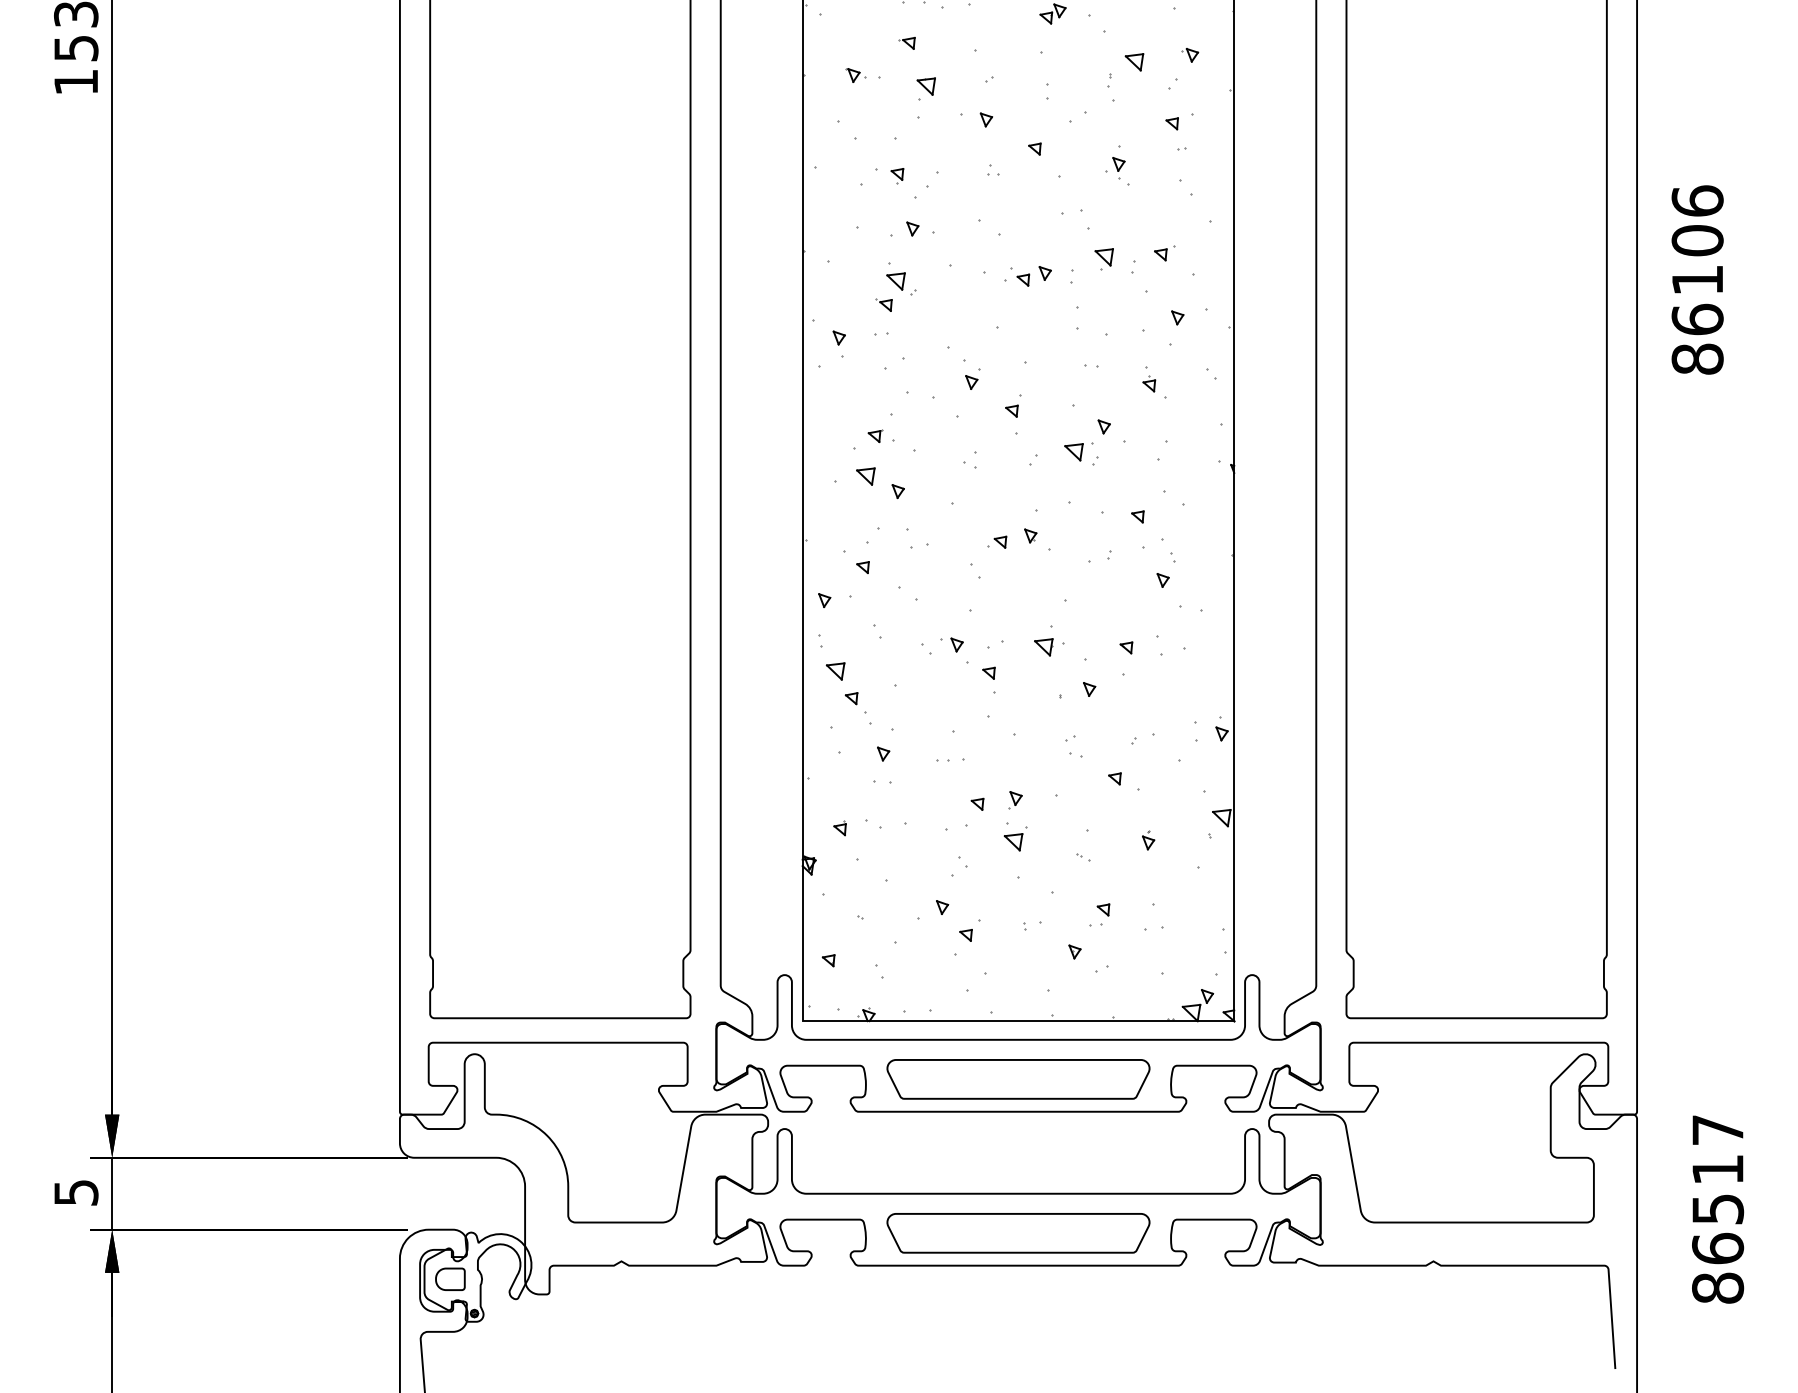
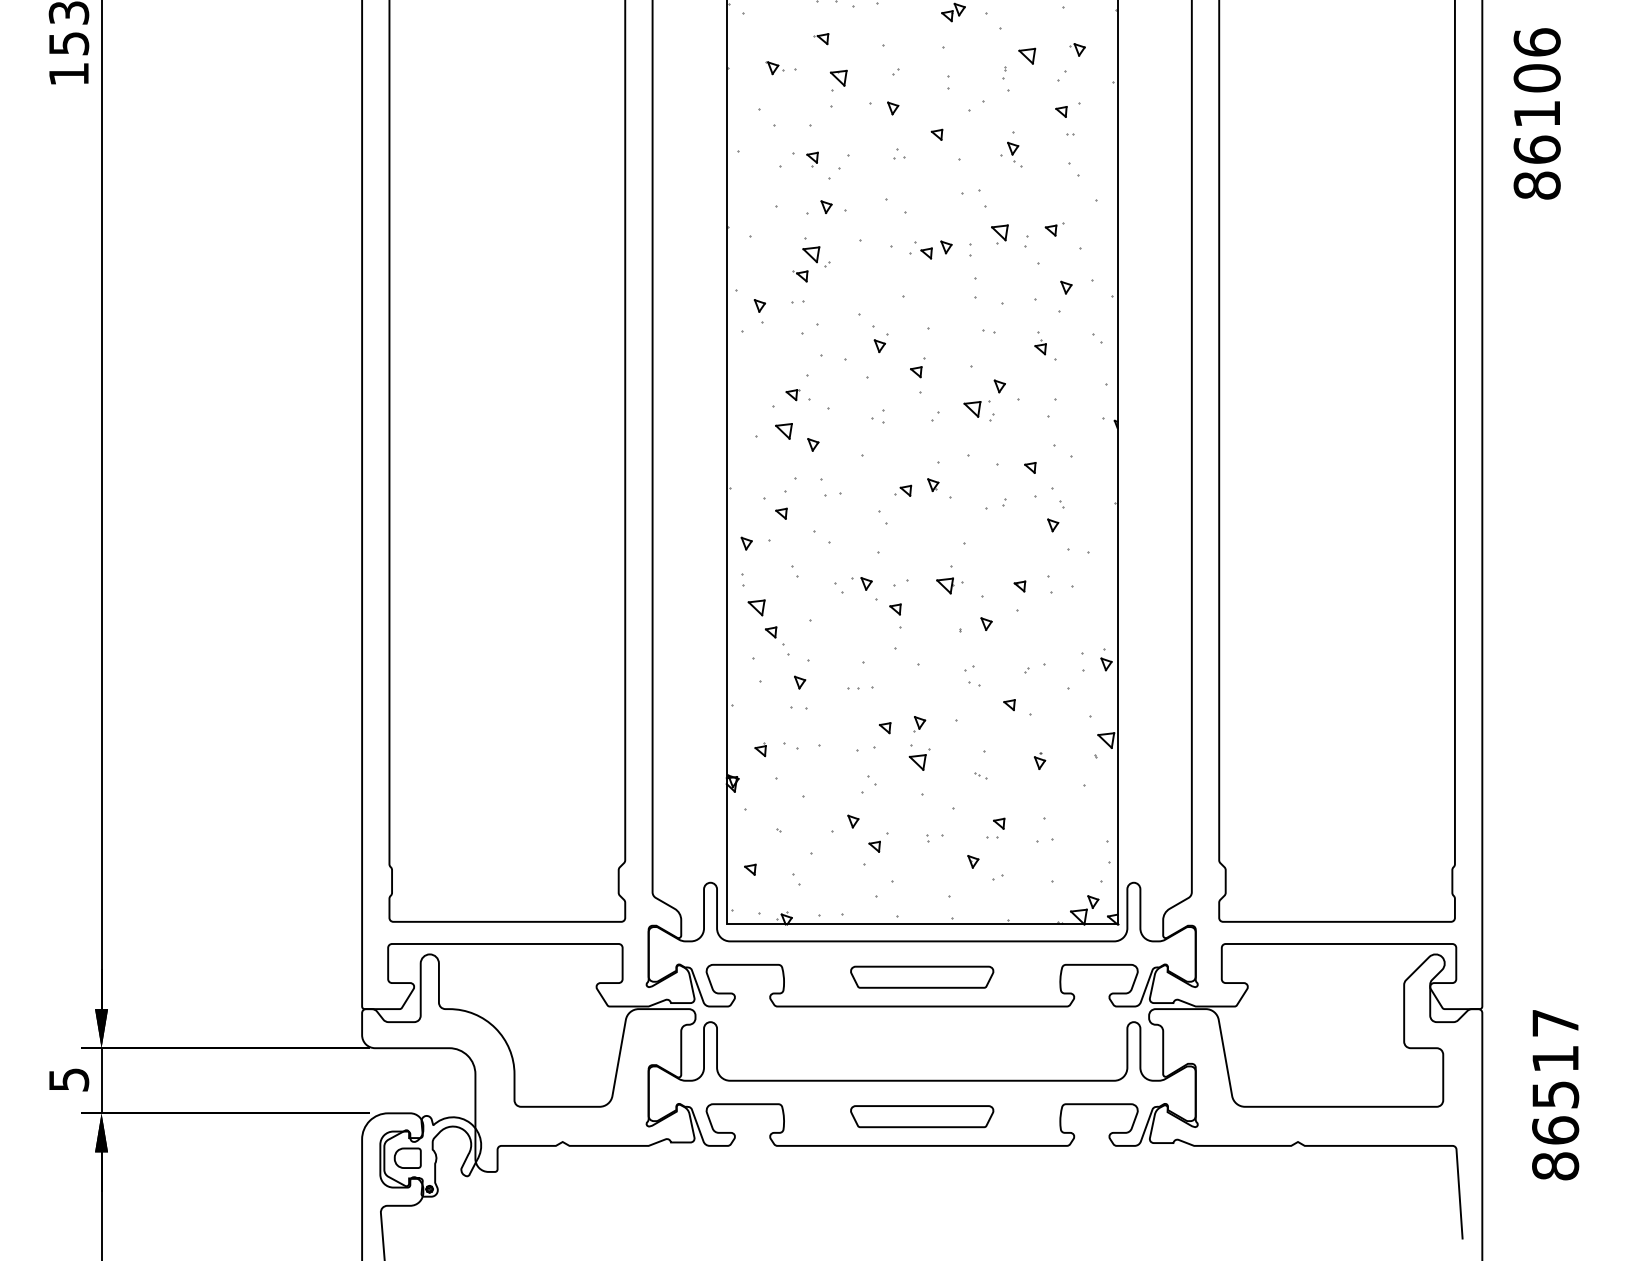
text: (1697, 279) -> (1537, 113), moved
part: (1018, 1079) -> (922, 977), size x0.6
part: (1018, 1233) -> (922, 1116), size x0.6

